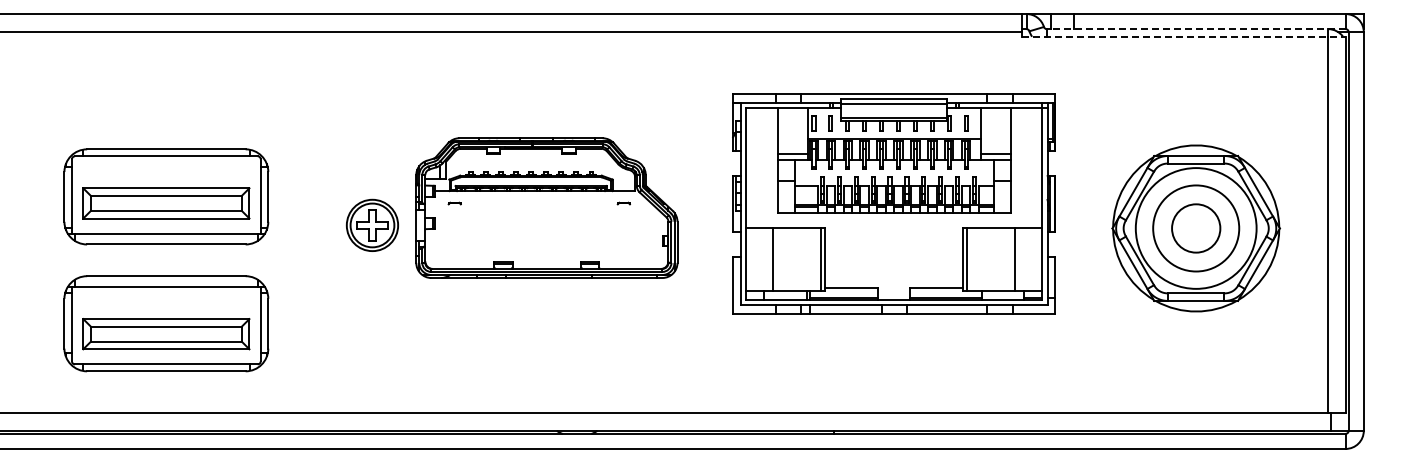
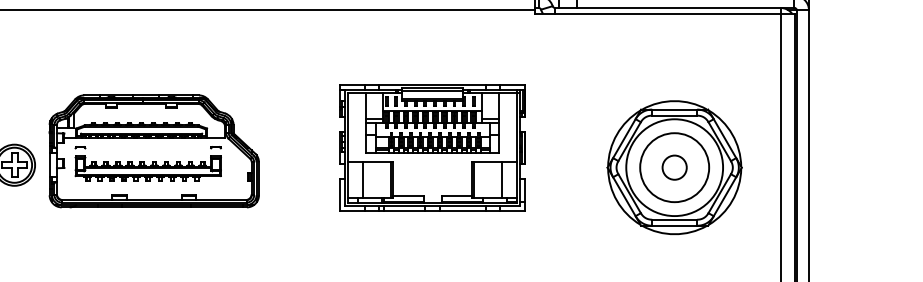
line: (1197, 29) -> (675, 8), dashed -> solid
line: (1184, 36) -> (665, 13), dashed -> solid
part: (893, 203) -> (432, 147), size x0.71
circle: (1196, 228) -> (674, 167), size x0.62
part: (538, 229) -> (147, 168), added

